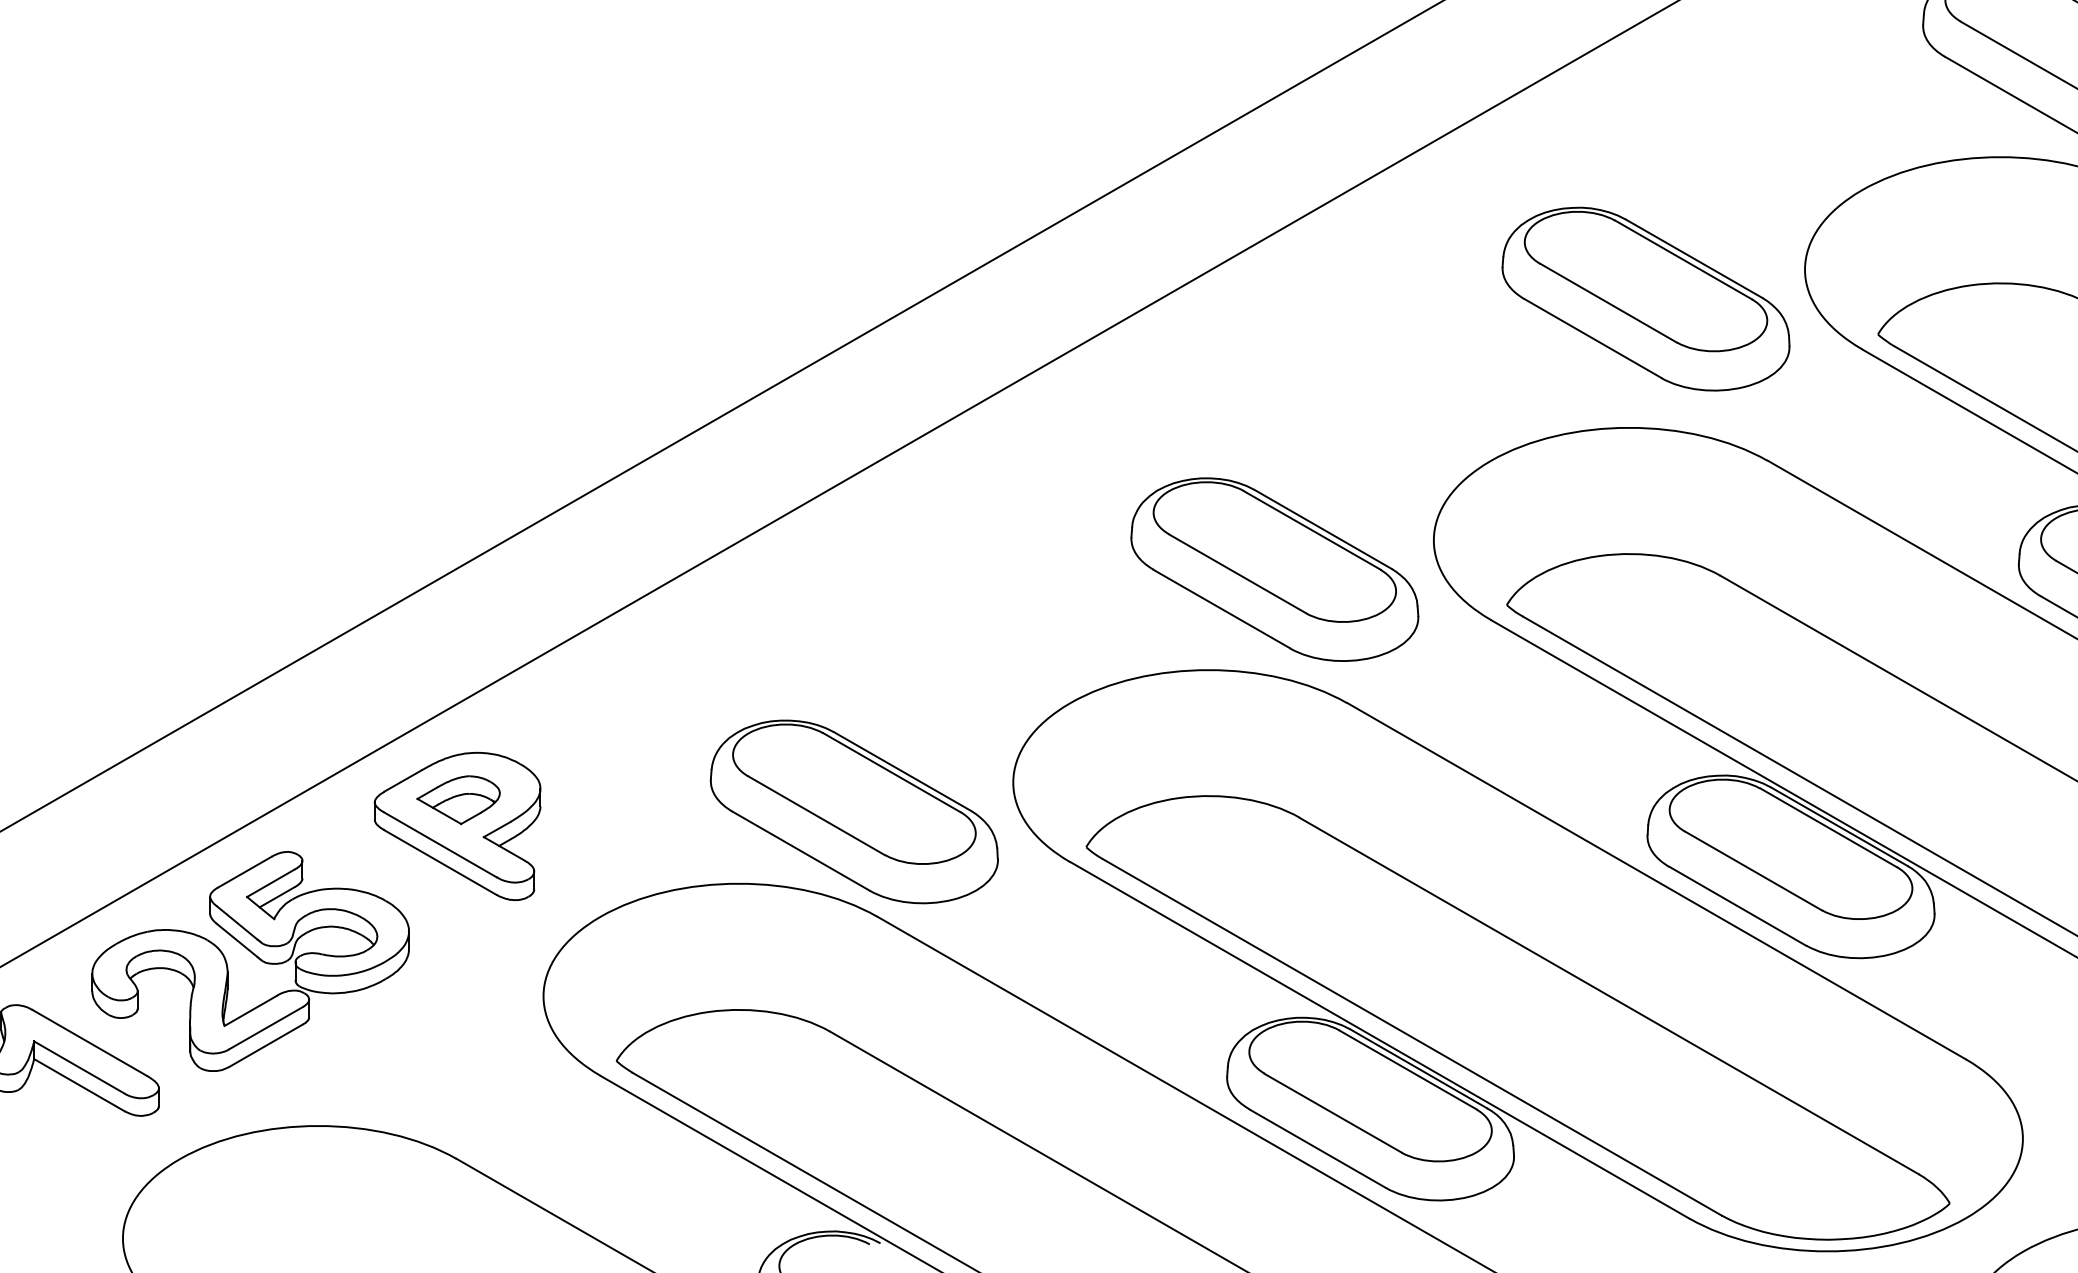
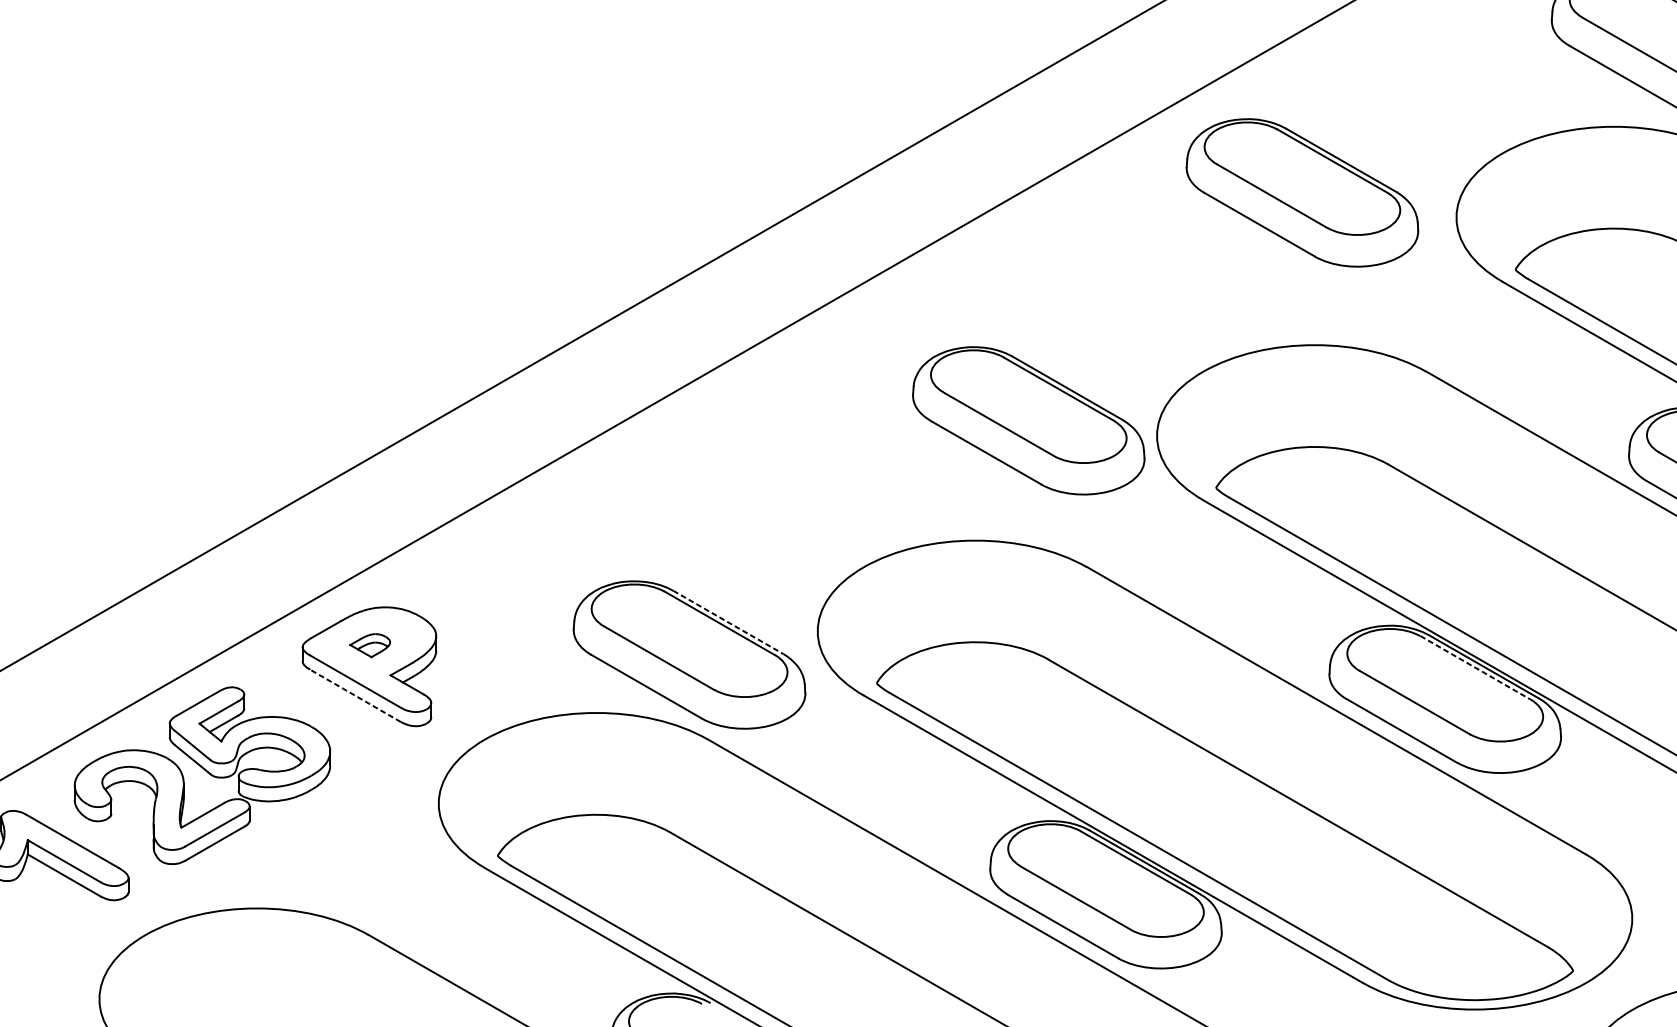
part: (1645, 298) -> (1302, 192), moved
part: (1274, 569) -> (1028, 420), moved
line: (902, 771) -> (728, 622), solid -> dashed
part: (458, 800) -> (370, 645), size x0.6
line: (1828, 827) -> (1475, 667), solid -> dashed
line: (440, 862) -> (355, 695), solid -> dashed

